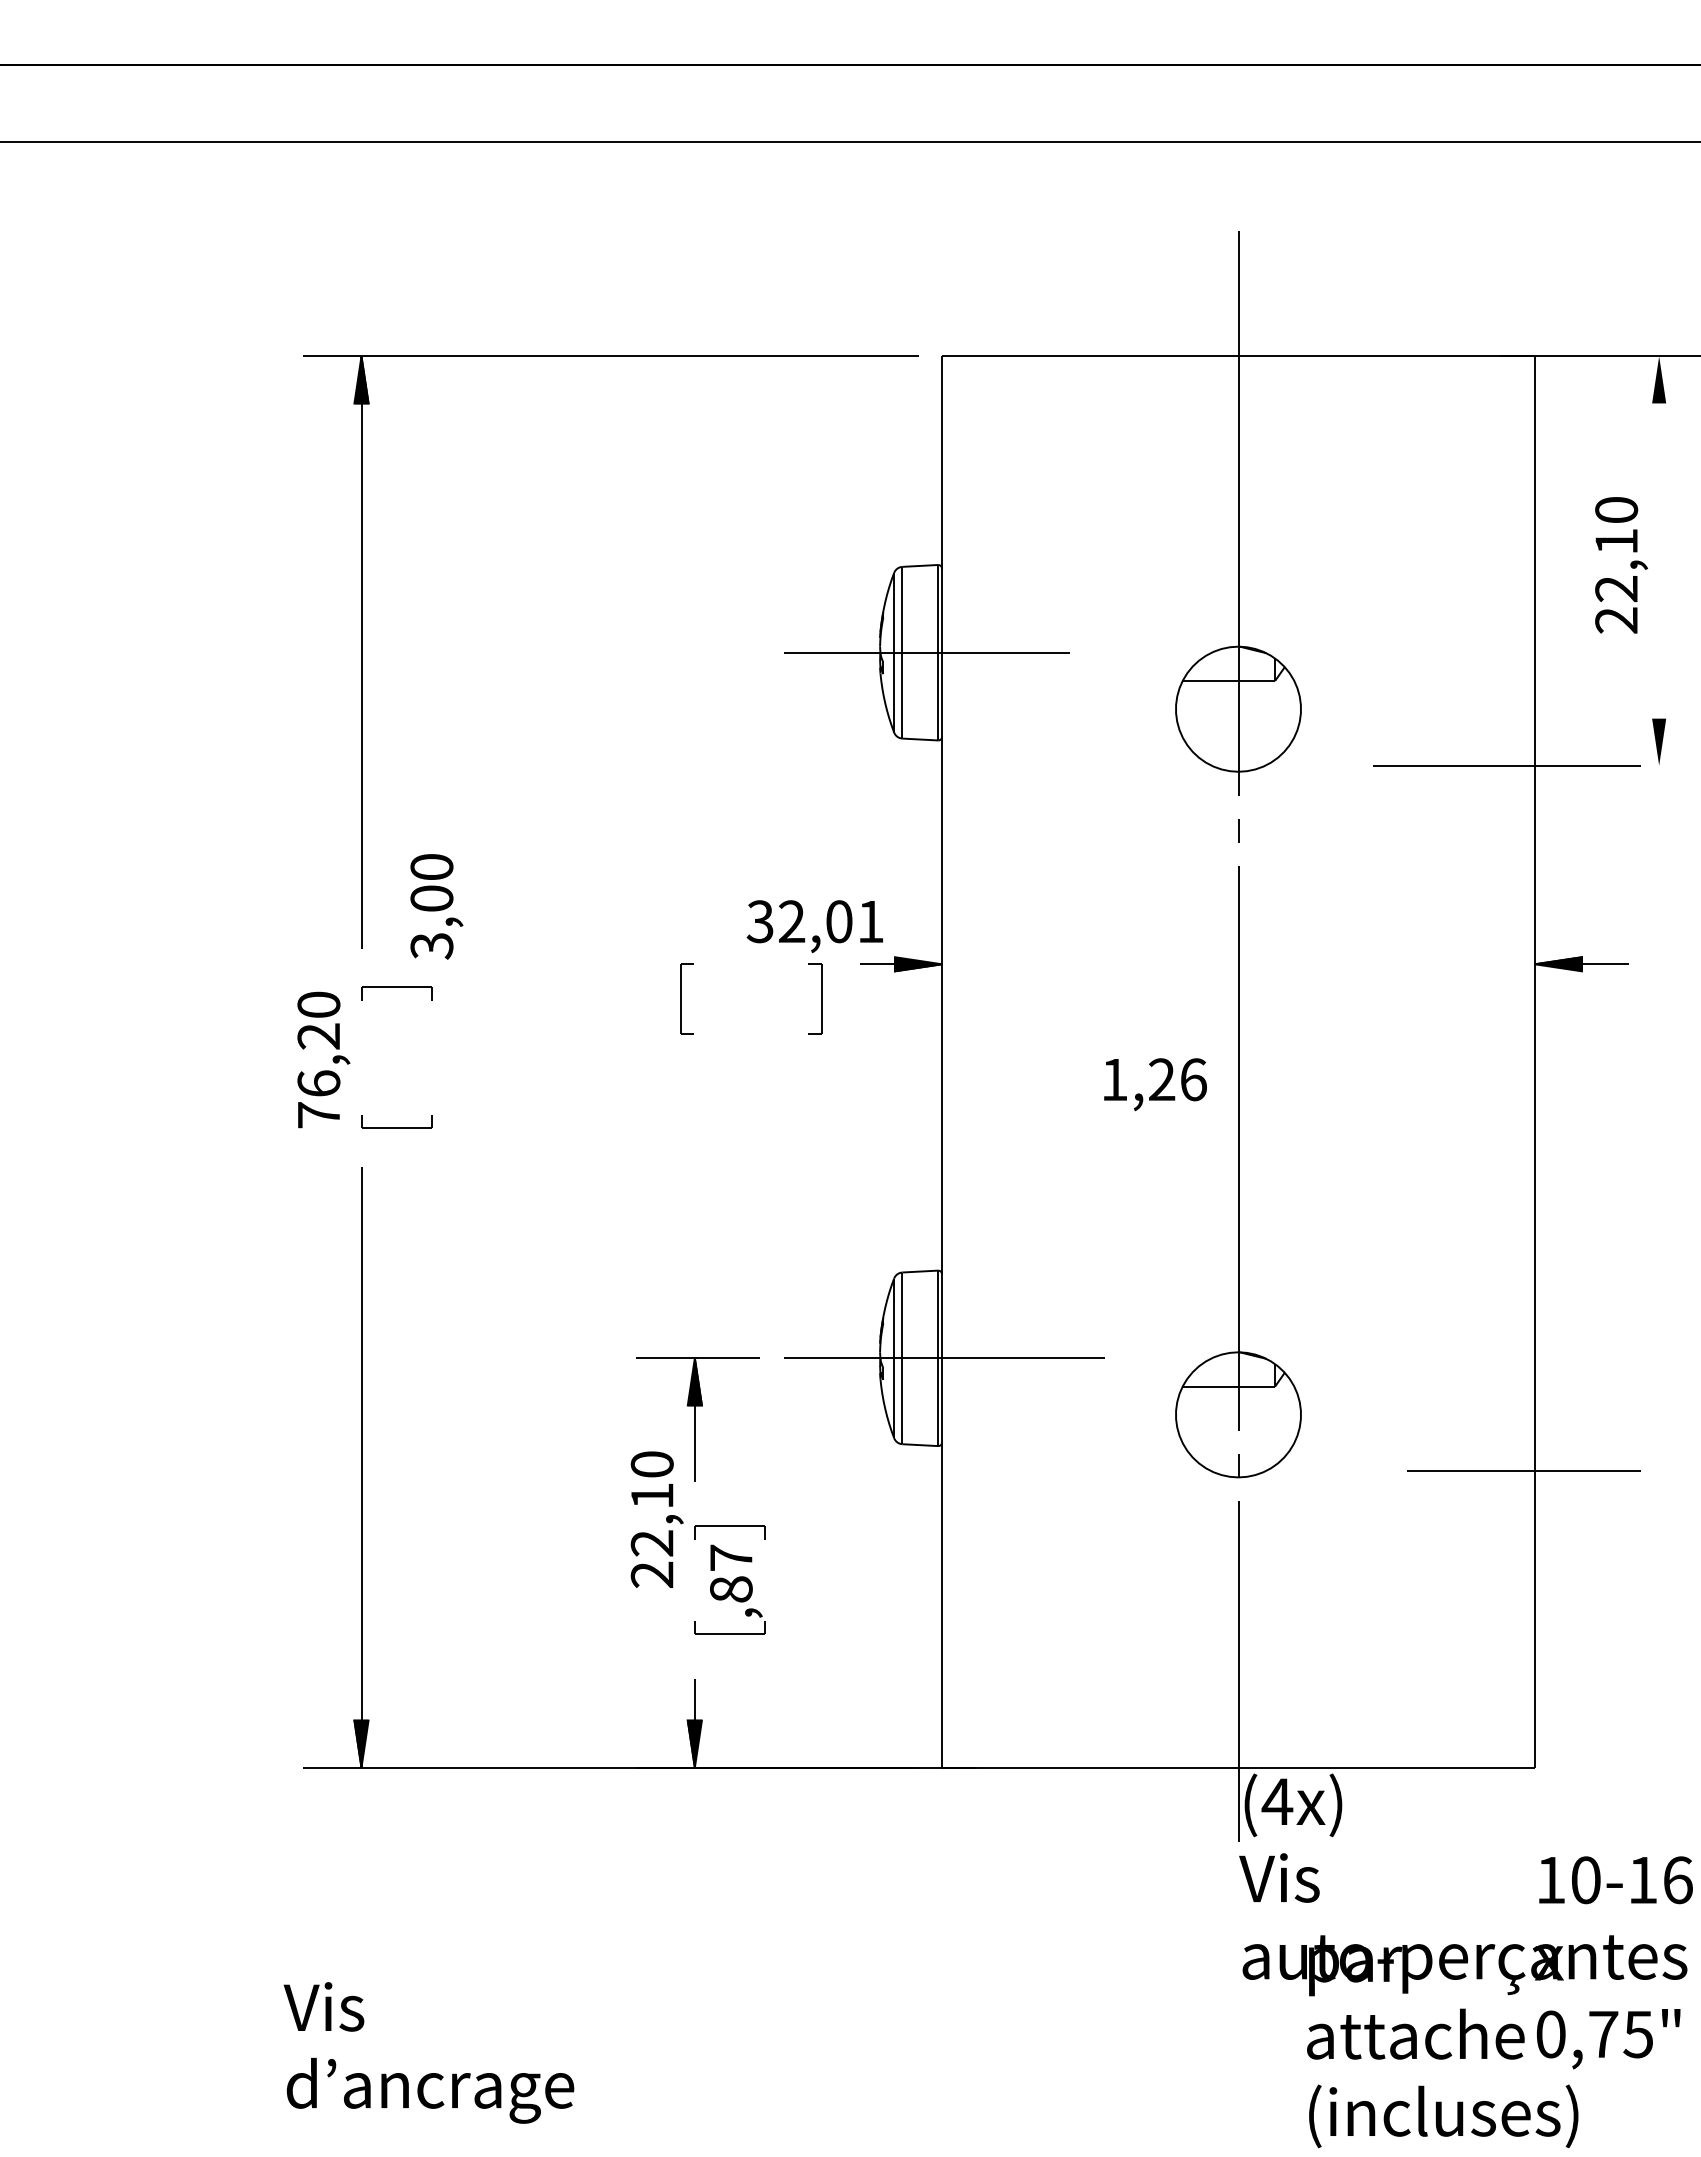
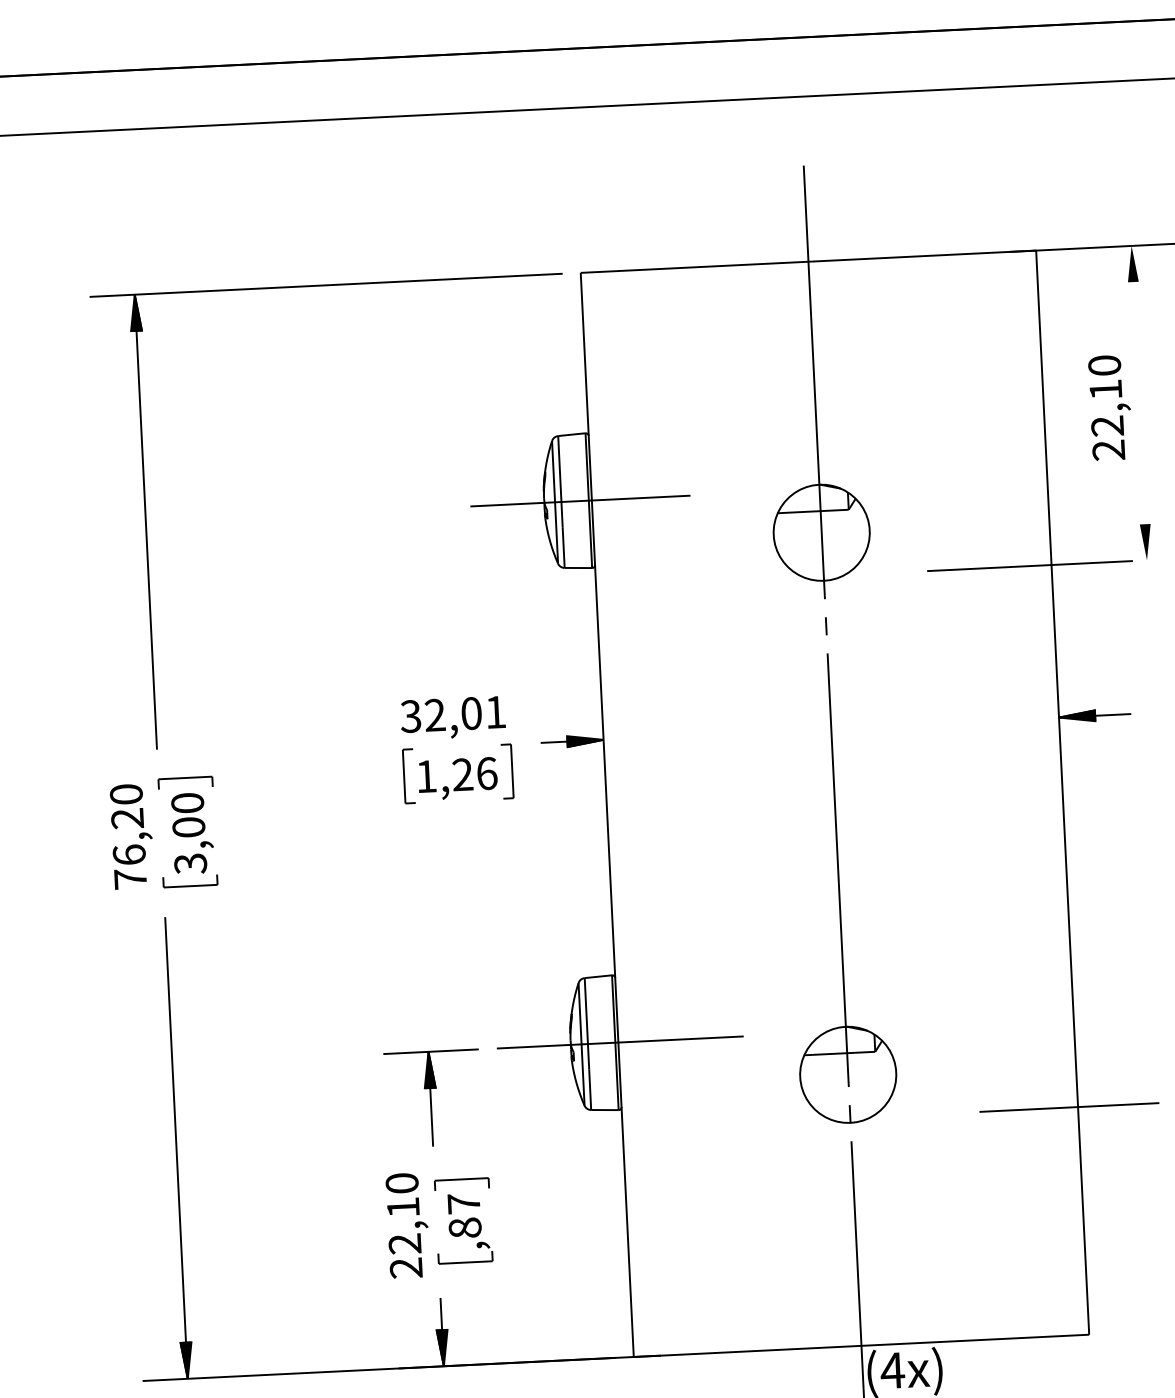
text: (436, 906) -> (192, 833), moved
text: (814, 926) -> (452, 718), moved
text: (1155, 1084) -> (457, 778), moved
text: (656, 1519) -> (407, 1225), moved

